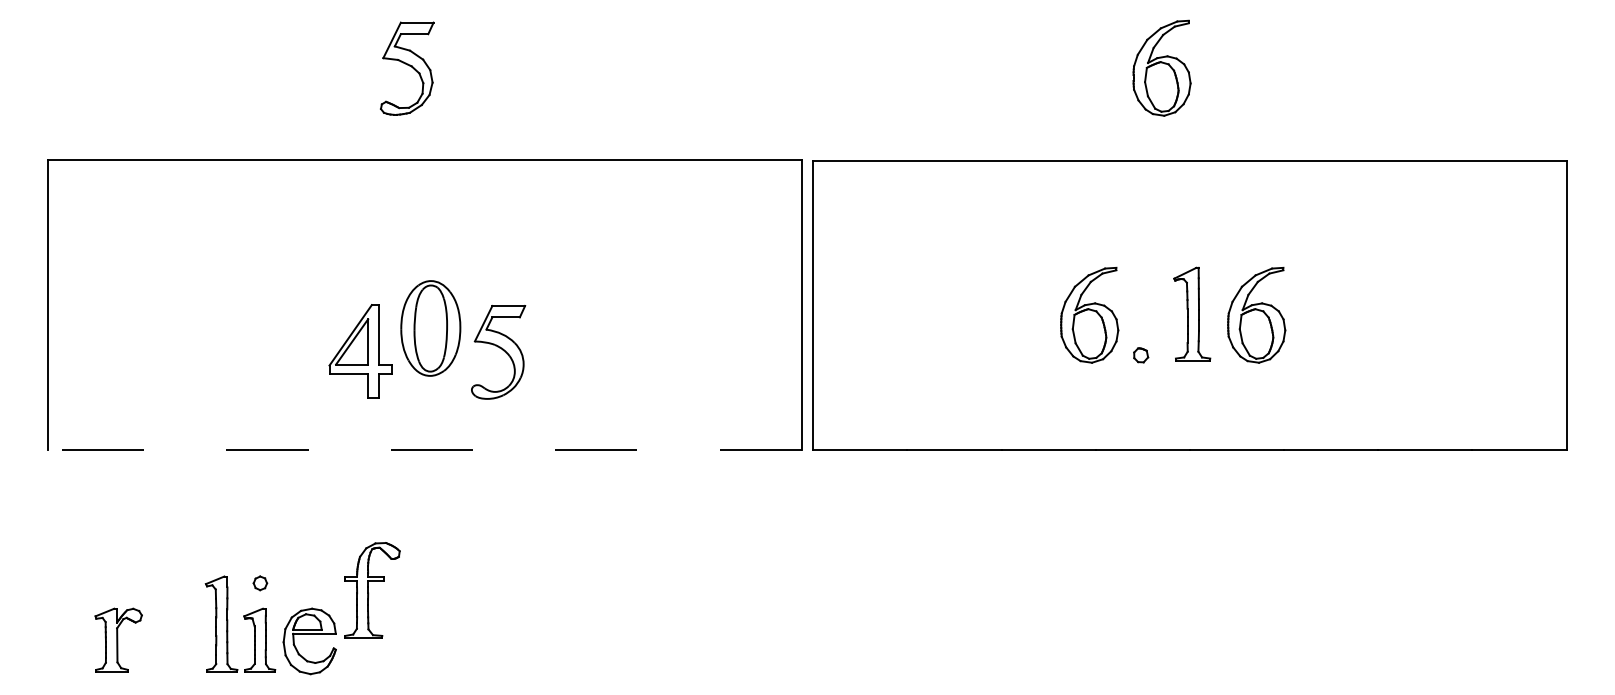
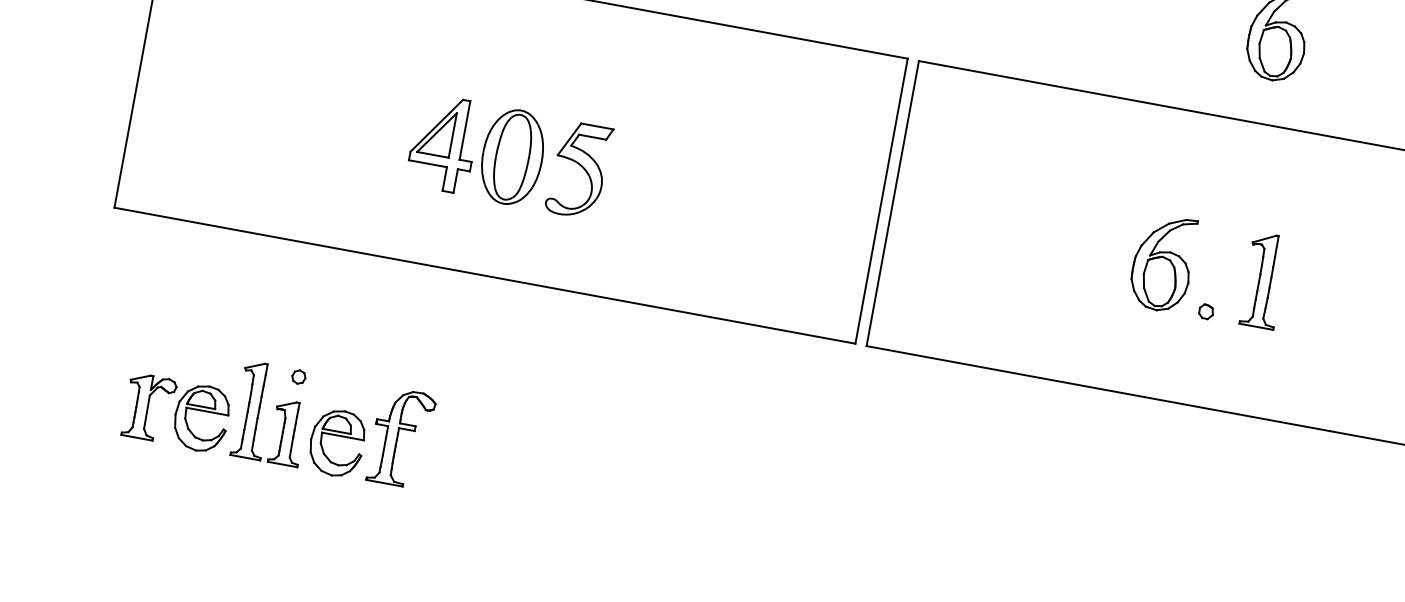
part: (1256, 314) -> (1327, 292), removed
part: (360, 351) -> (443, 143), moved
part: (498, 352) -> (578, 170), moved
line: (425, 450) -> (485, 276), dashed -> solid
part: (372, 590) -> (401, 437), moved
part: (171, 634) -> (202, 411), added

